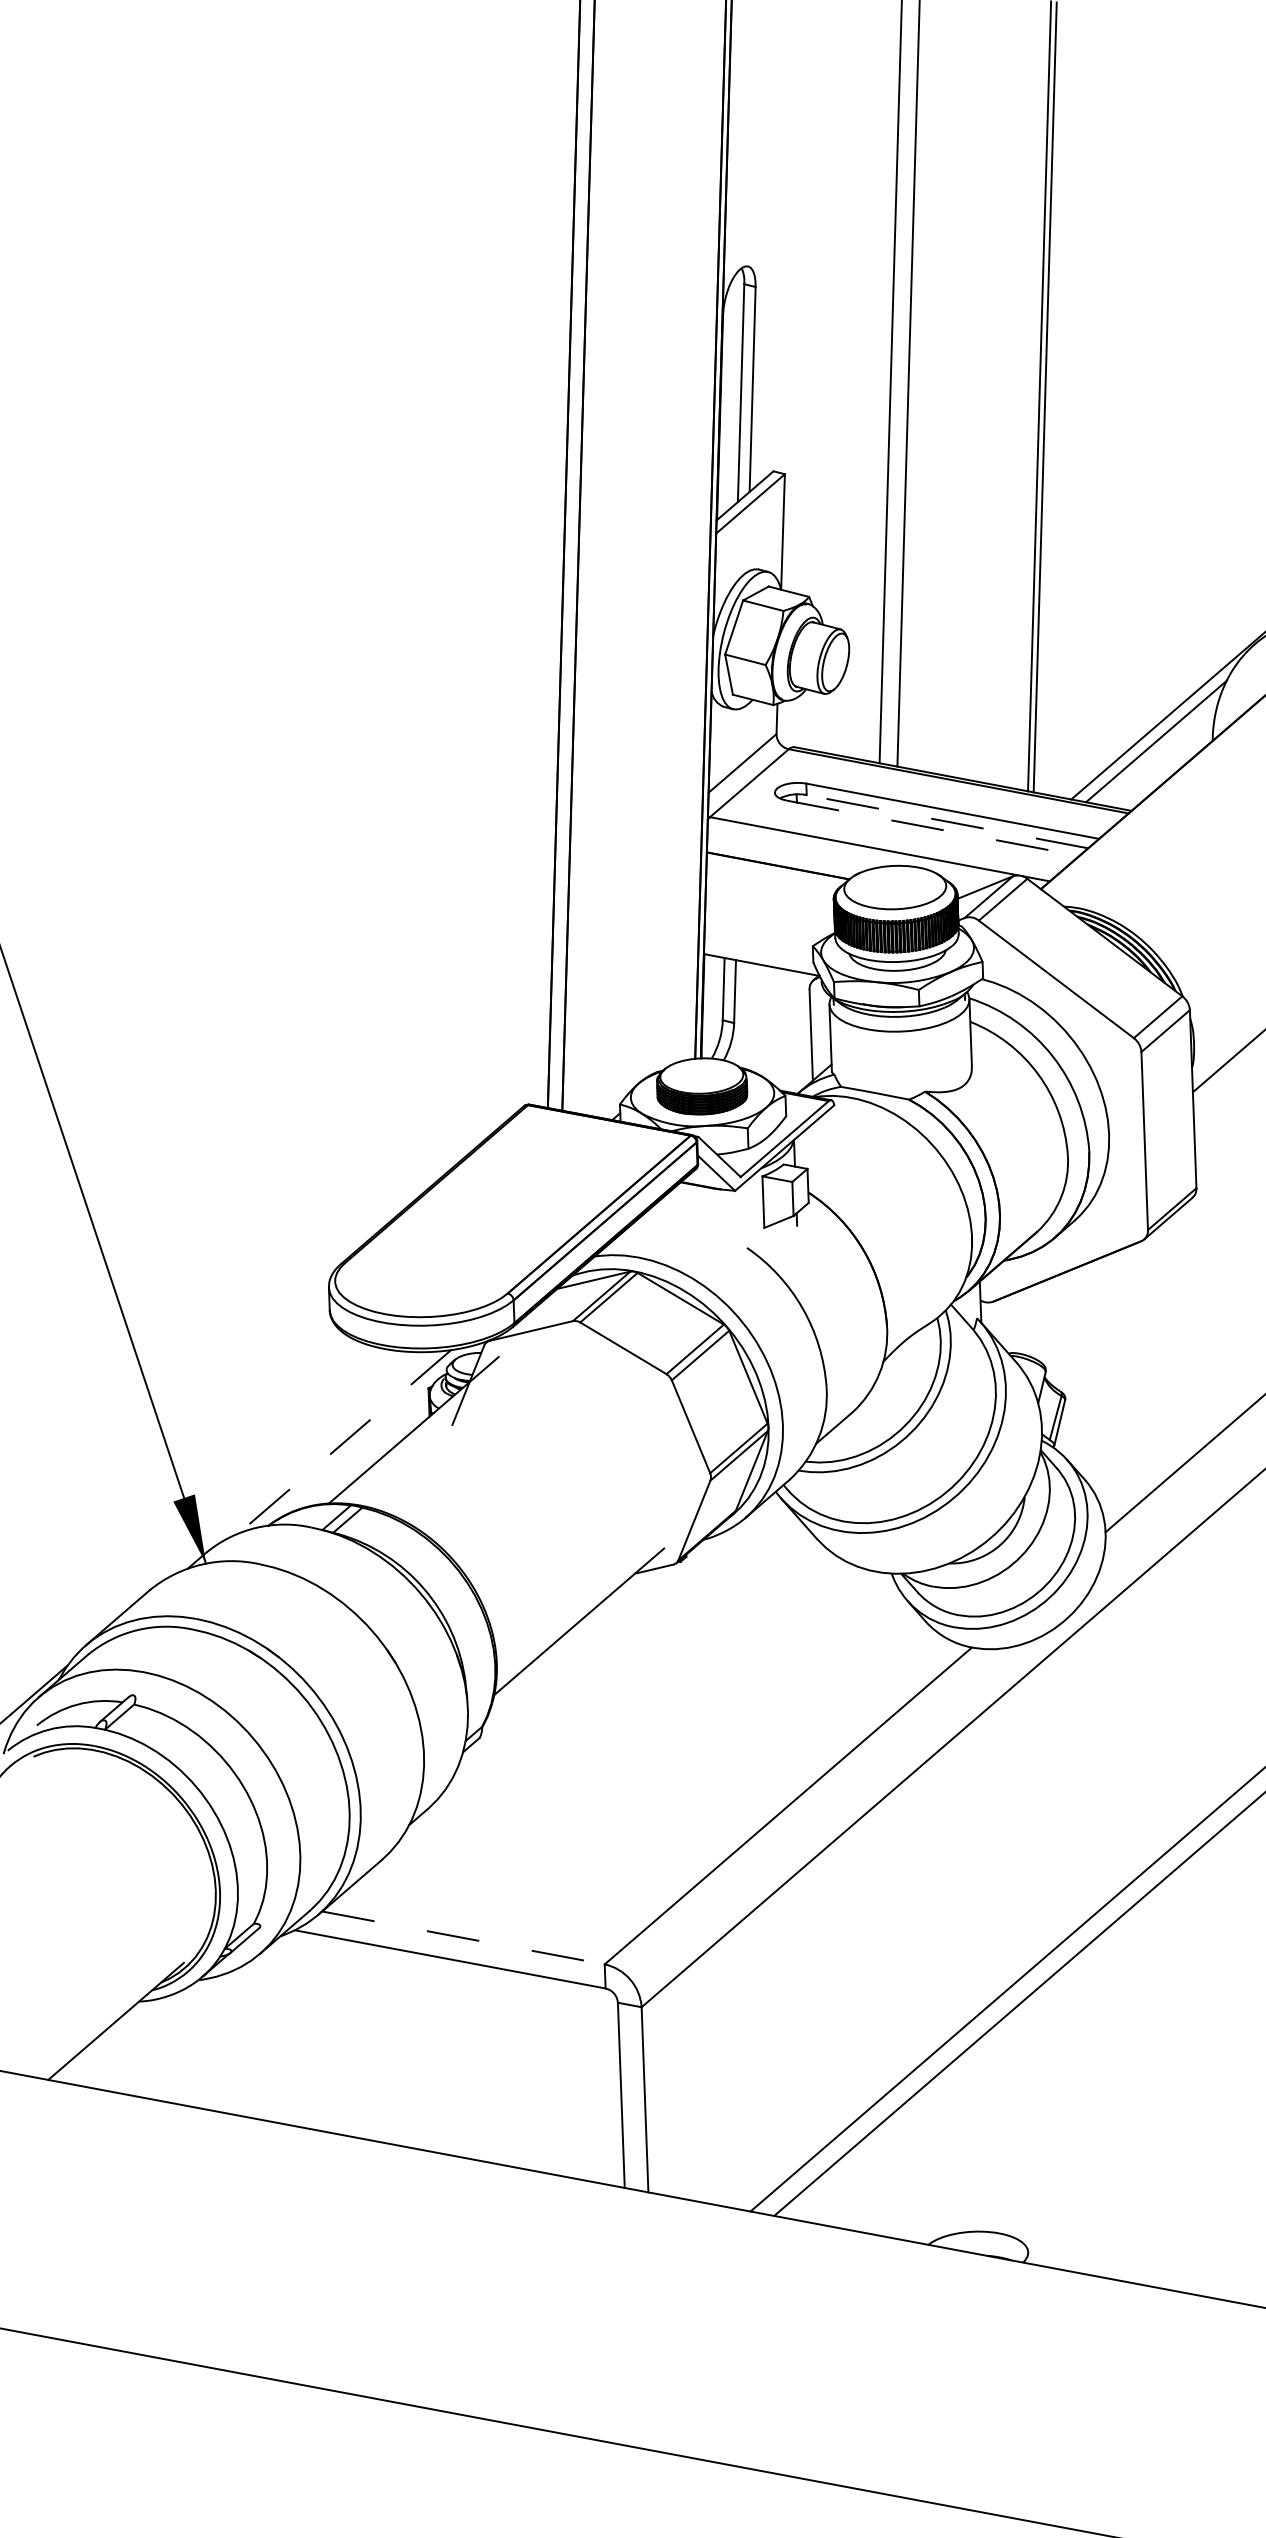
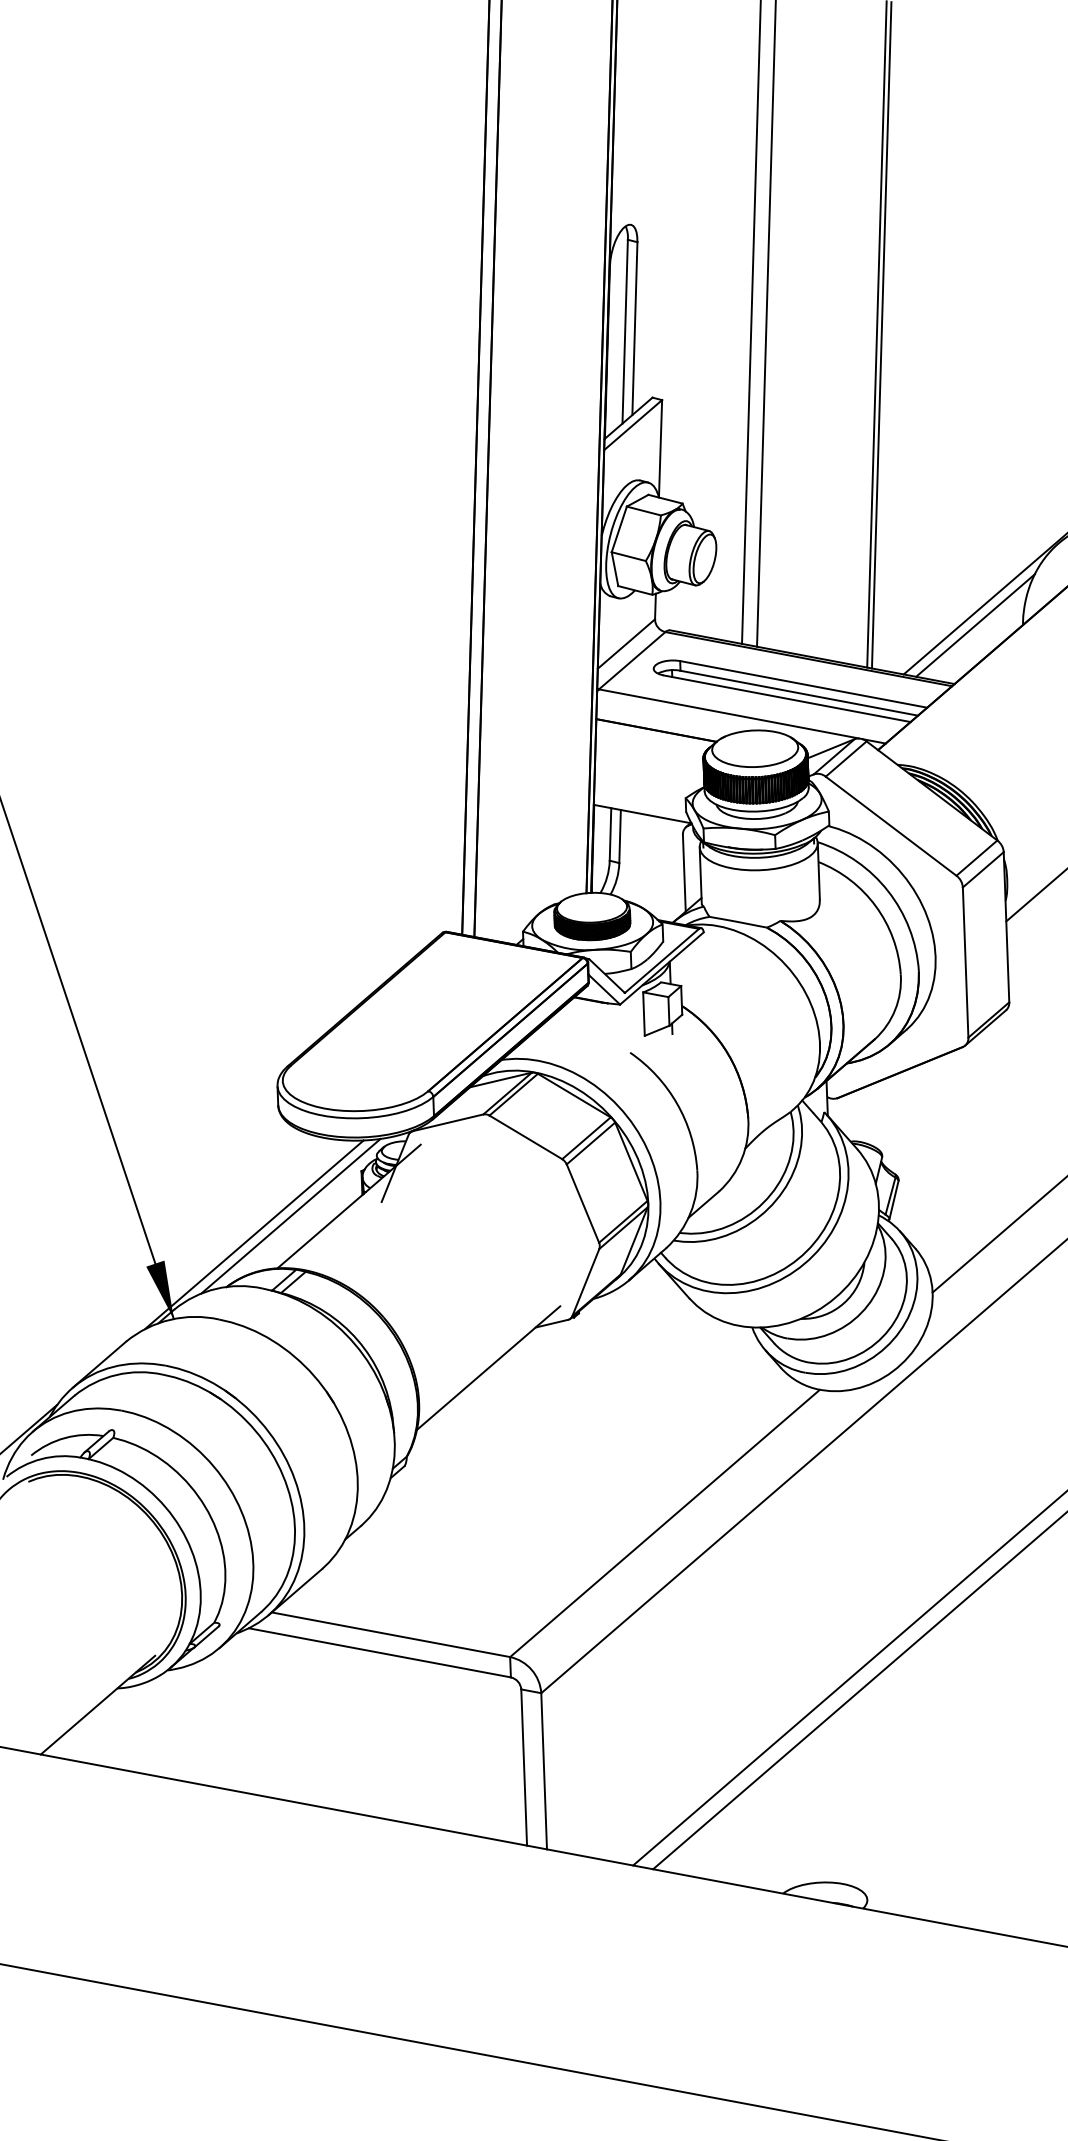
line: (947, 821) -> (799, 693), dashed -> solid
line: (933, 828) -> (787, 698), dashed -> solid
line: (344, 1441) -> (290, 1216), dashed -> solid
line: (301, 1463) -> (254, 1234), added
line: (463, 1937) -> (391, 1634), dashed -> solid

